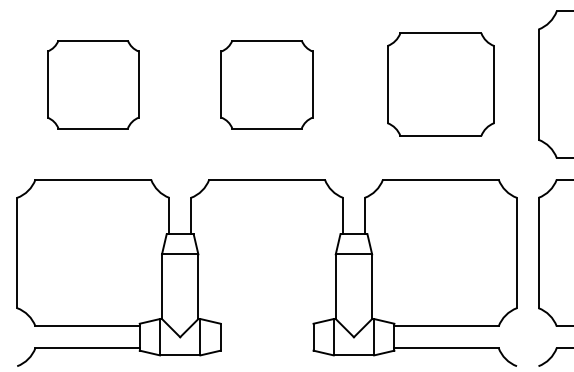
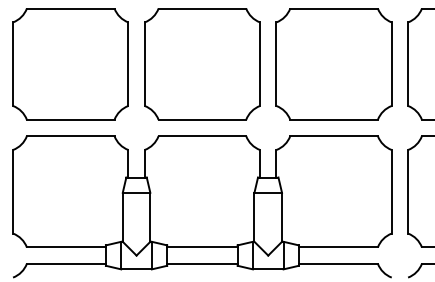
part: (92, 84) -> (70, 64), size x1.67
part: (266, 84) -> (201, 64), size x1.67
part: (440, 84) -> (333, 64), size x1.43
line: (266, 326) -> (201, 247), added
line: (266, 347) -> (201, 263), added

